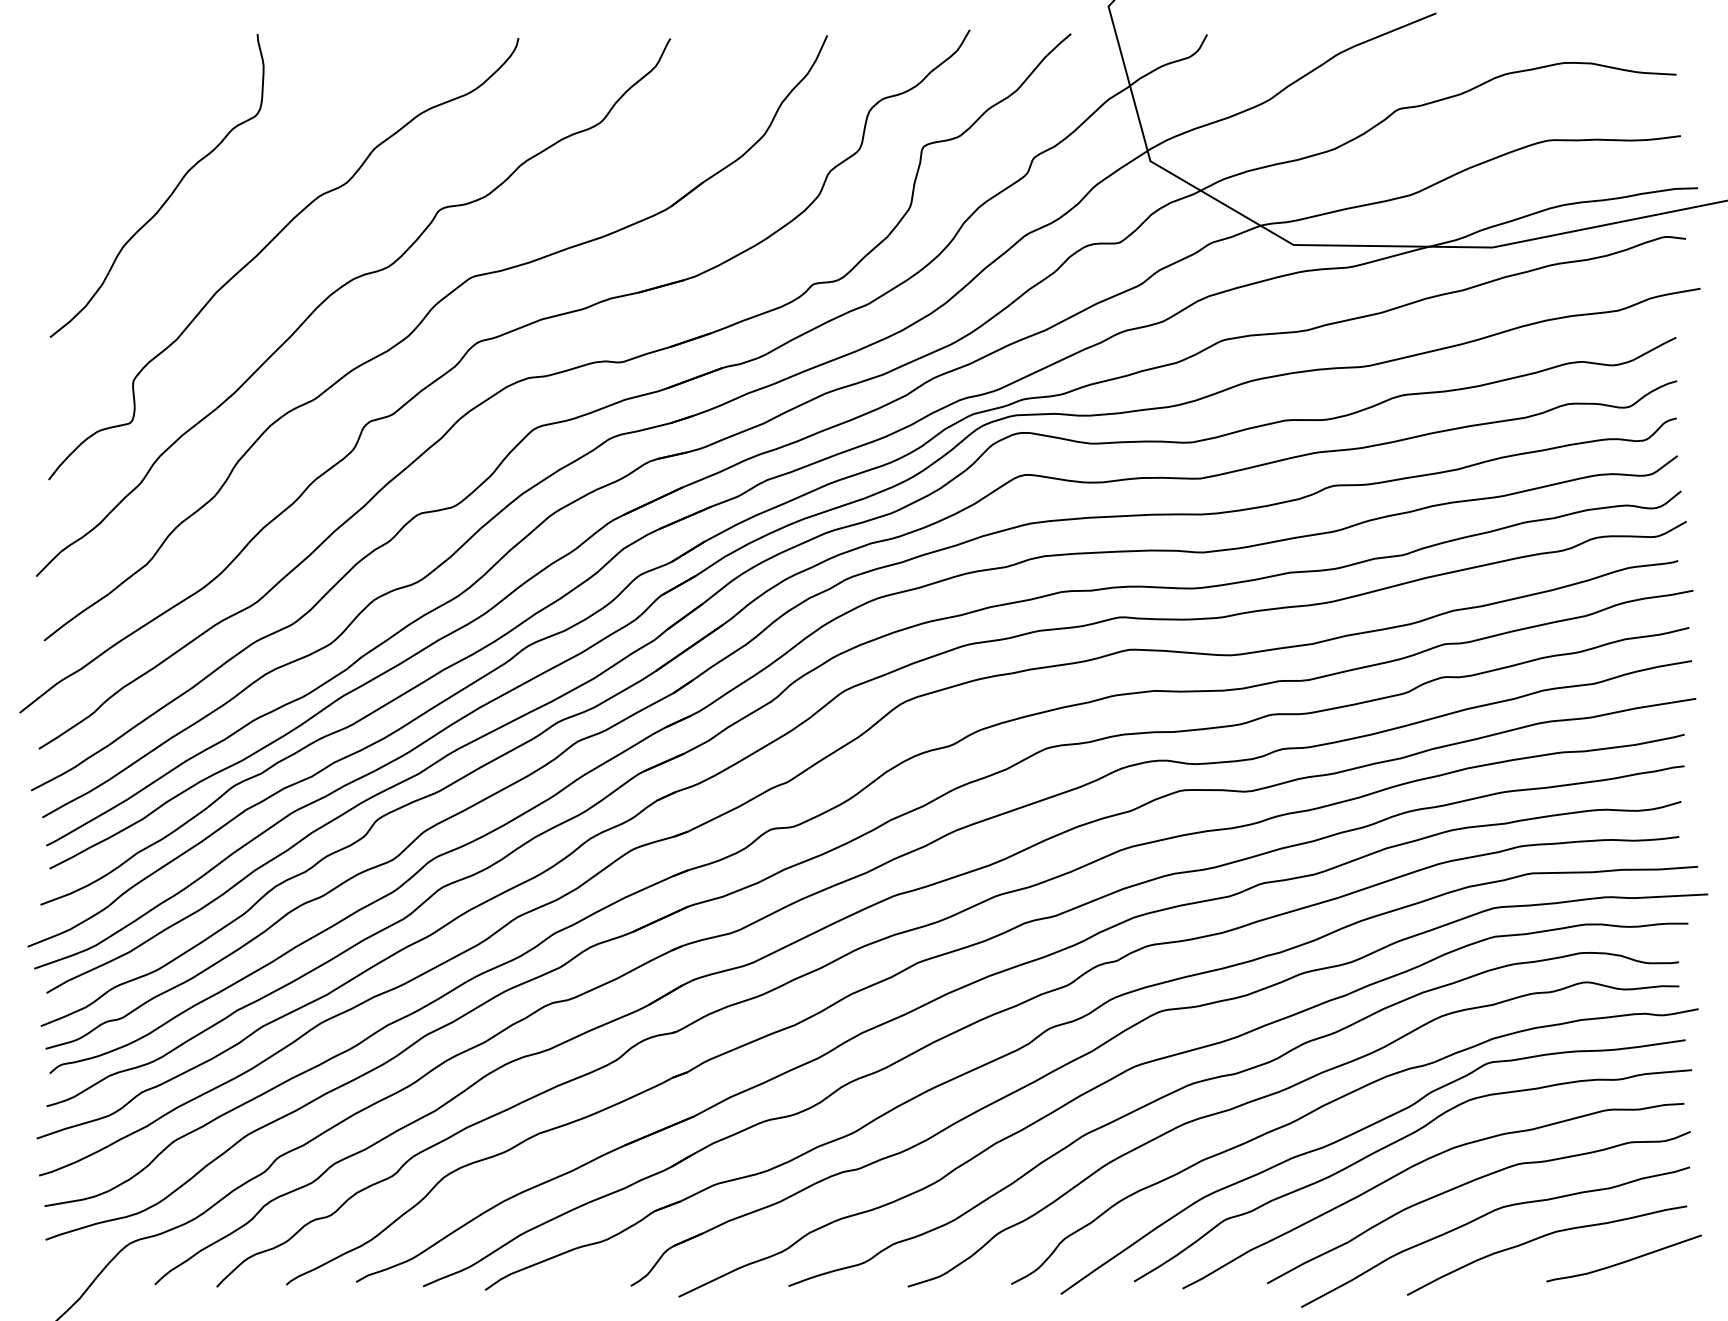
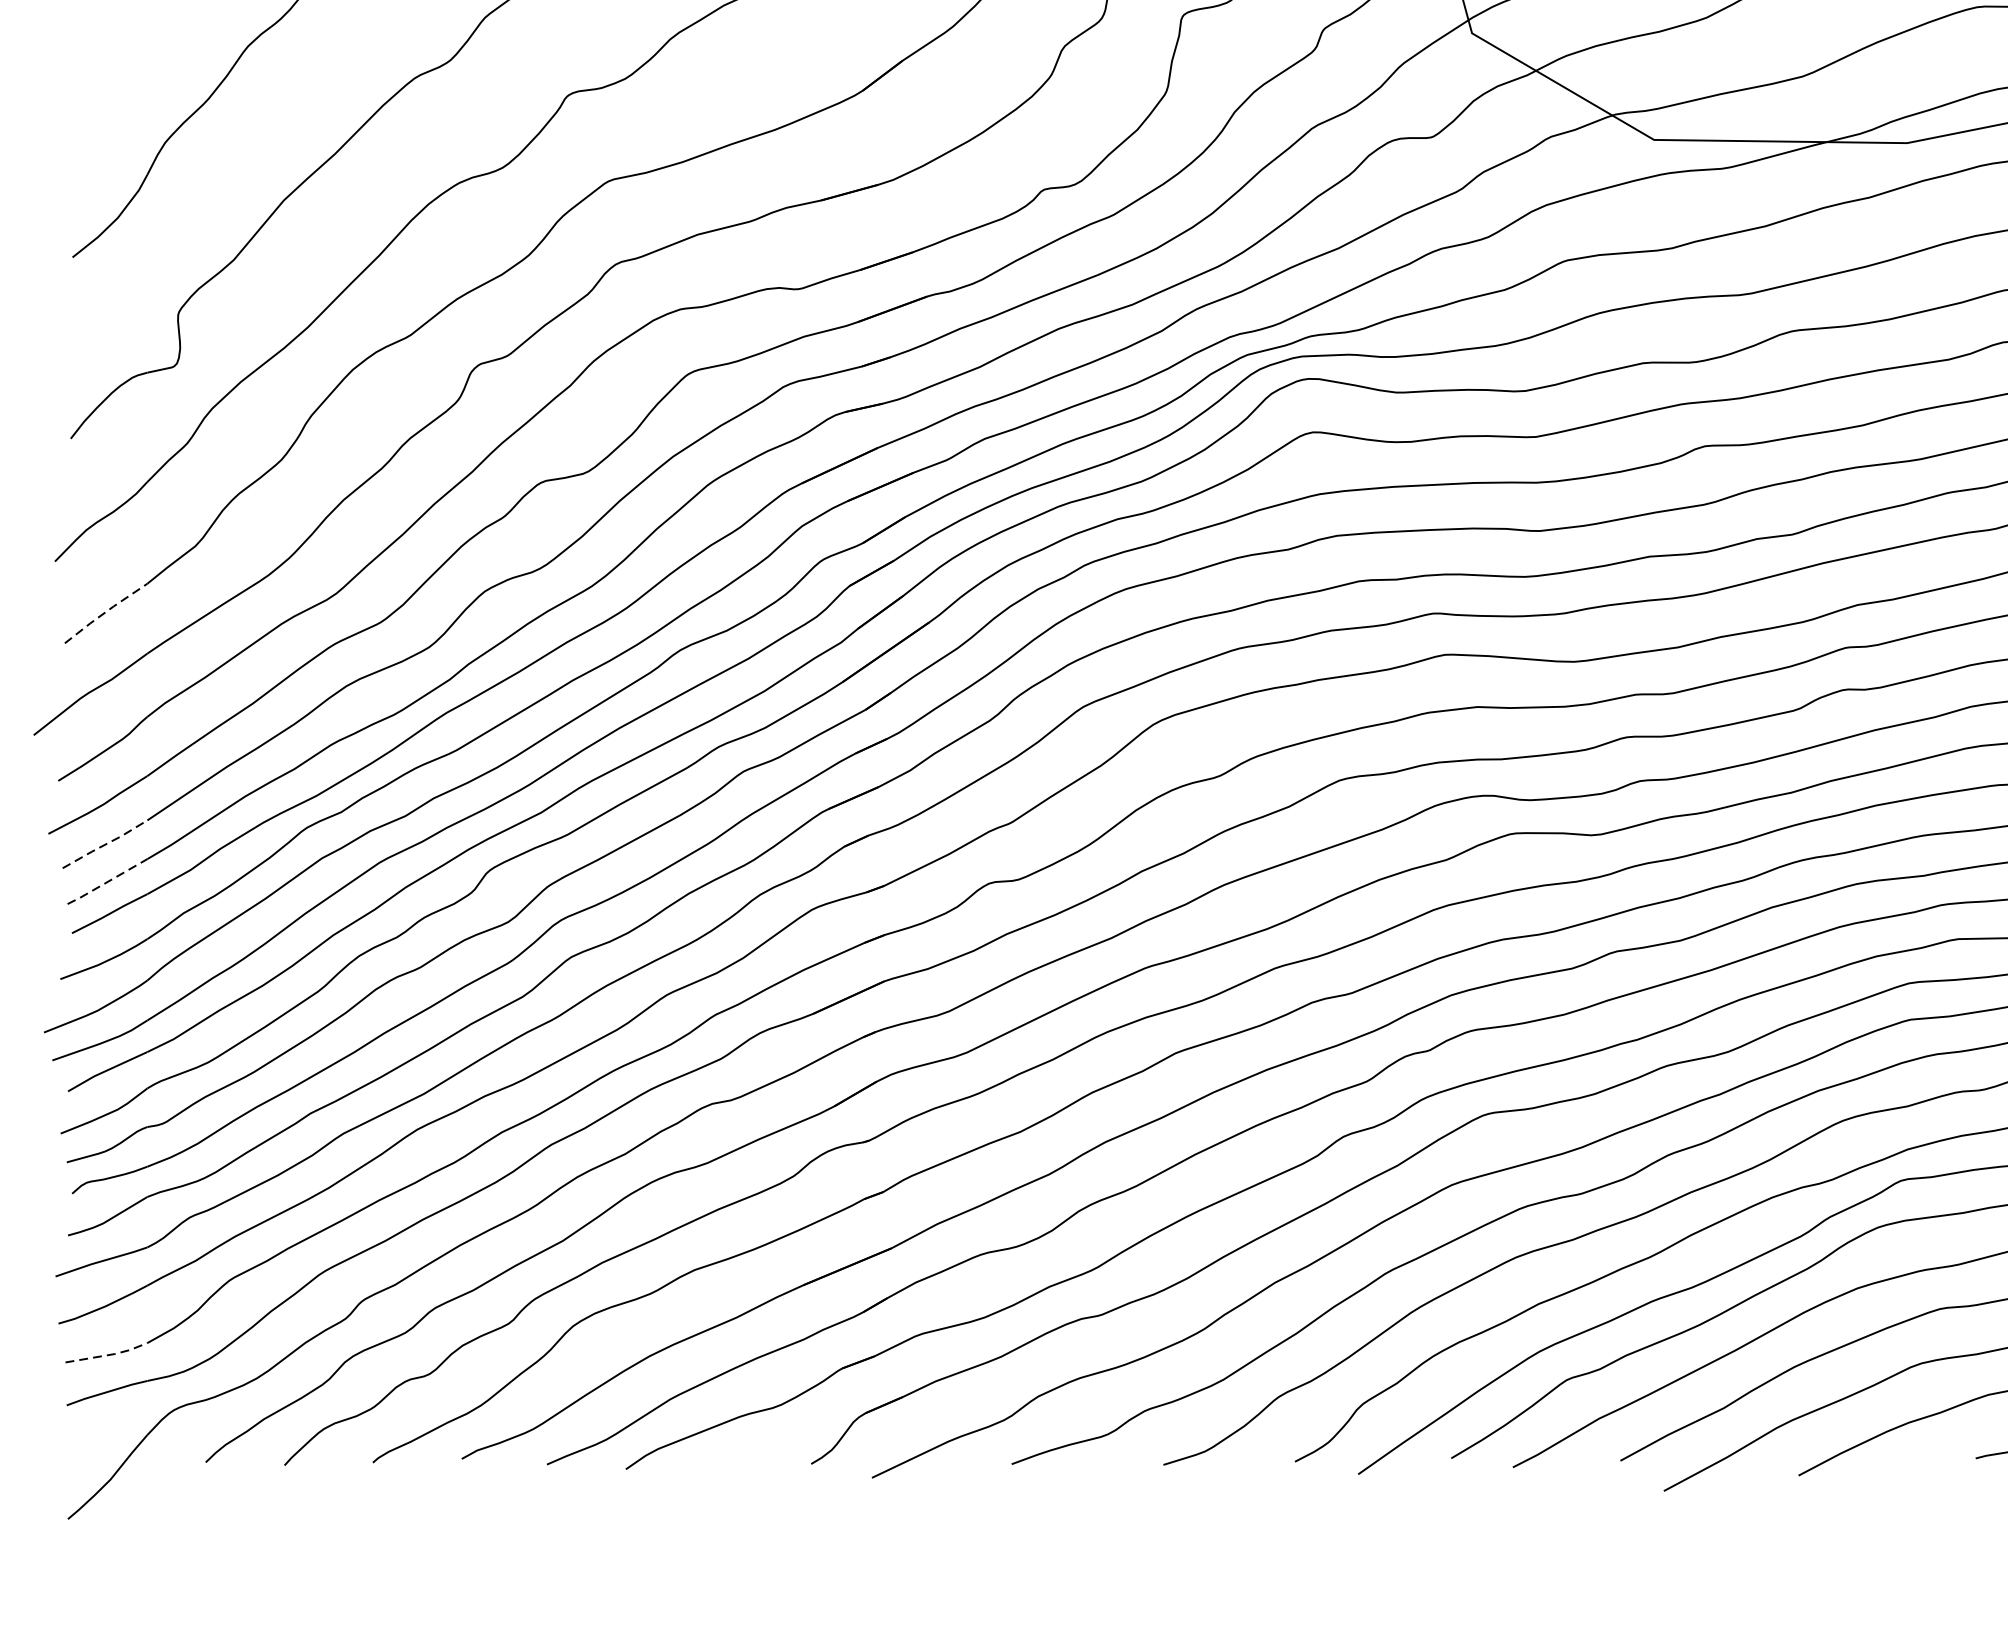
line: (76, 616) -> (106, 612), solid -> dashed
line: (76, 798) -> (106, 843), solid -> dashed
line: (76, 828) -> (106, 882), solid -> dashed
line: (78, 1200) -> (108, 1355), solid -> dashed

